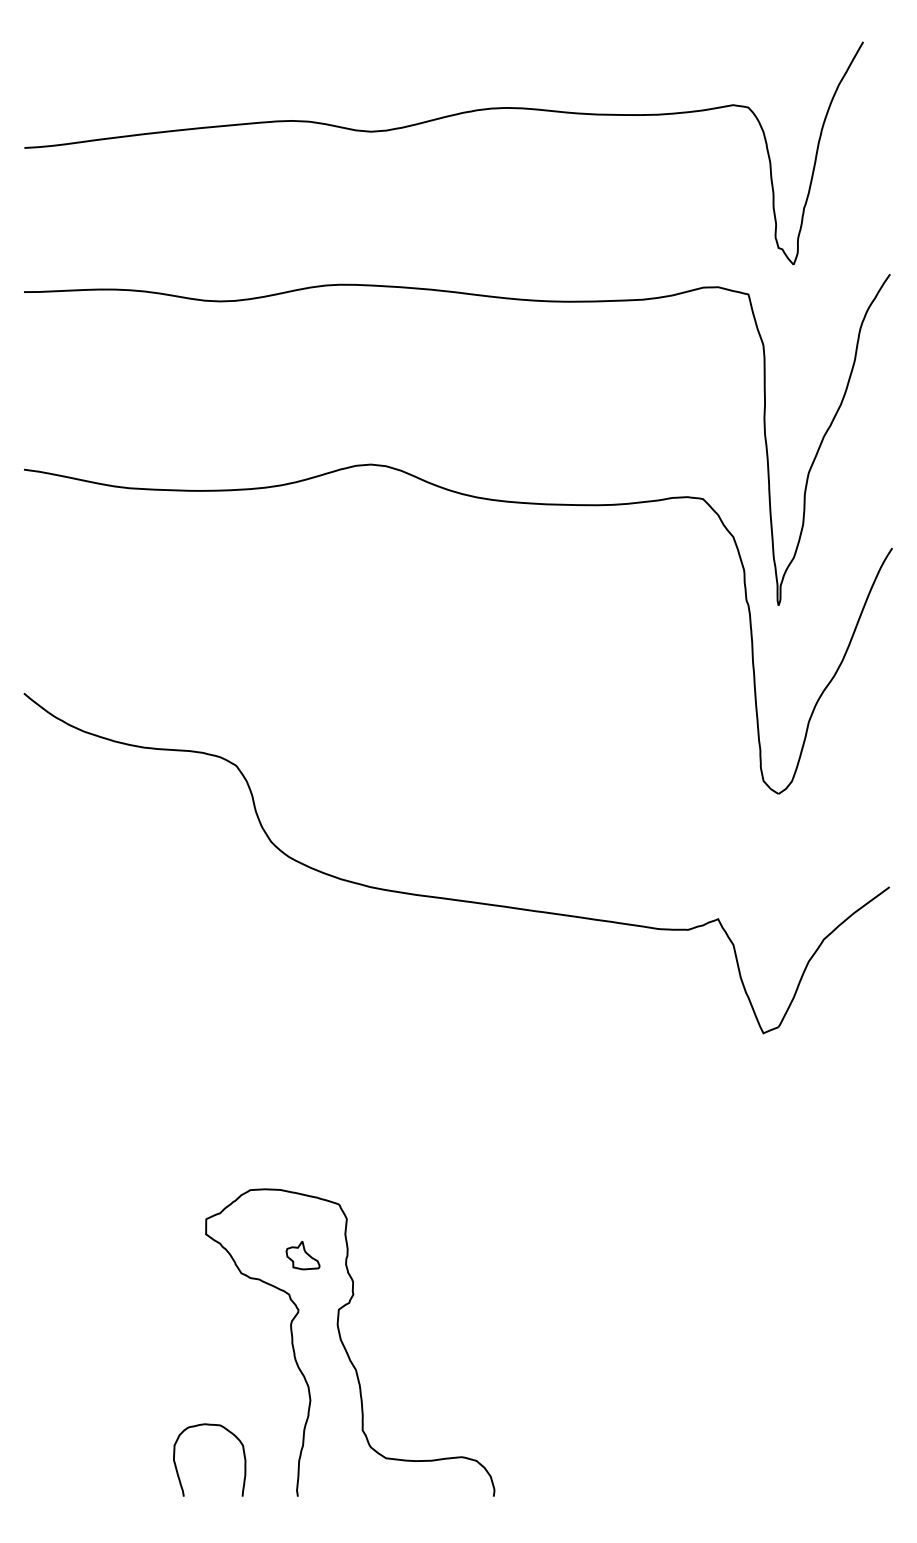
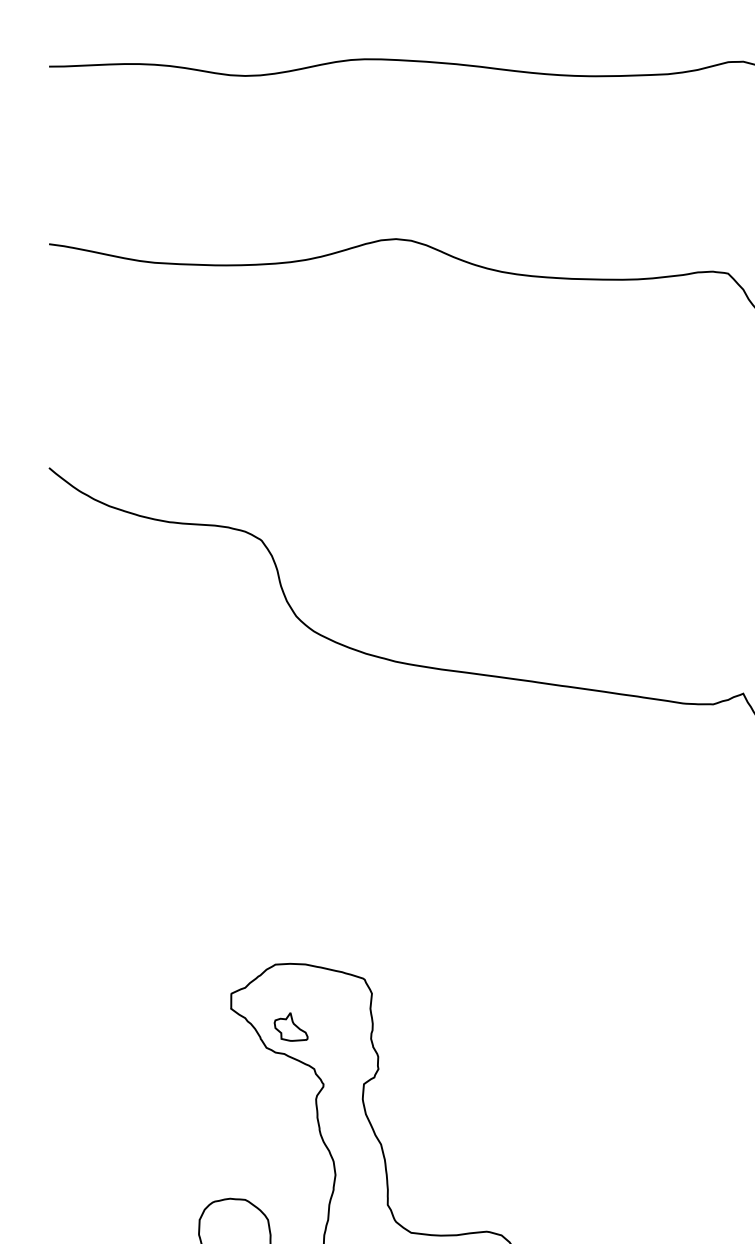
part: (302, 1255) -> (290, 1027), moved

